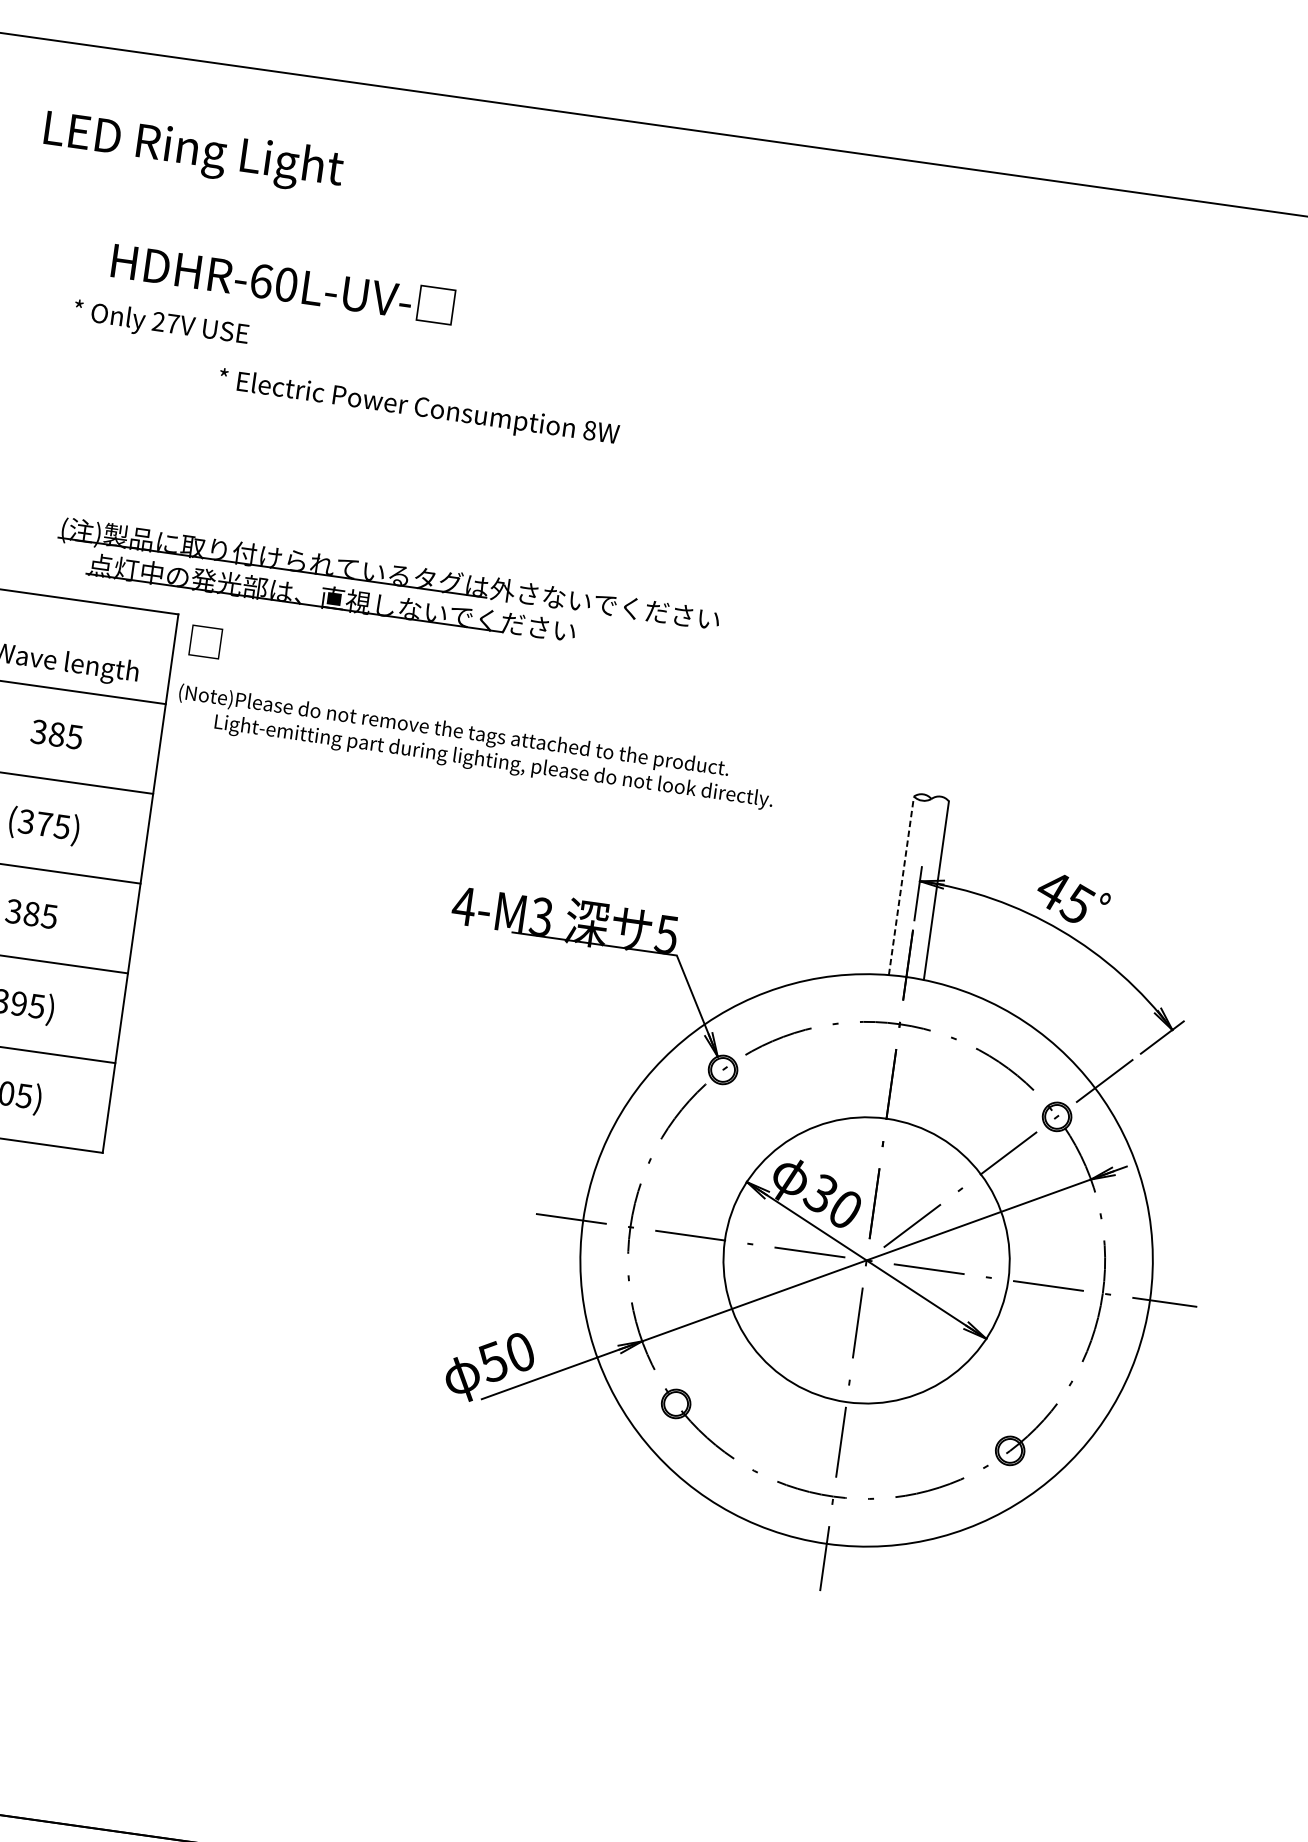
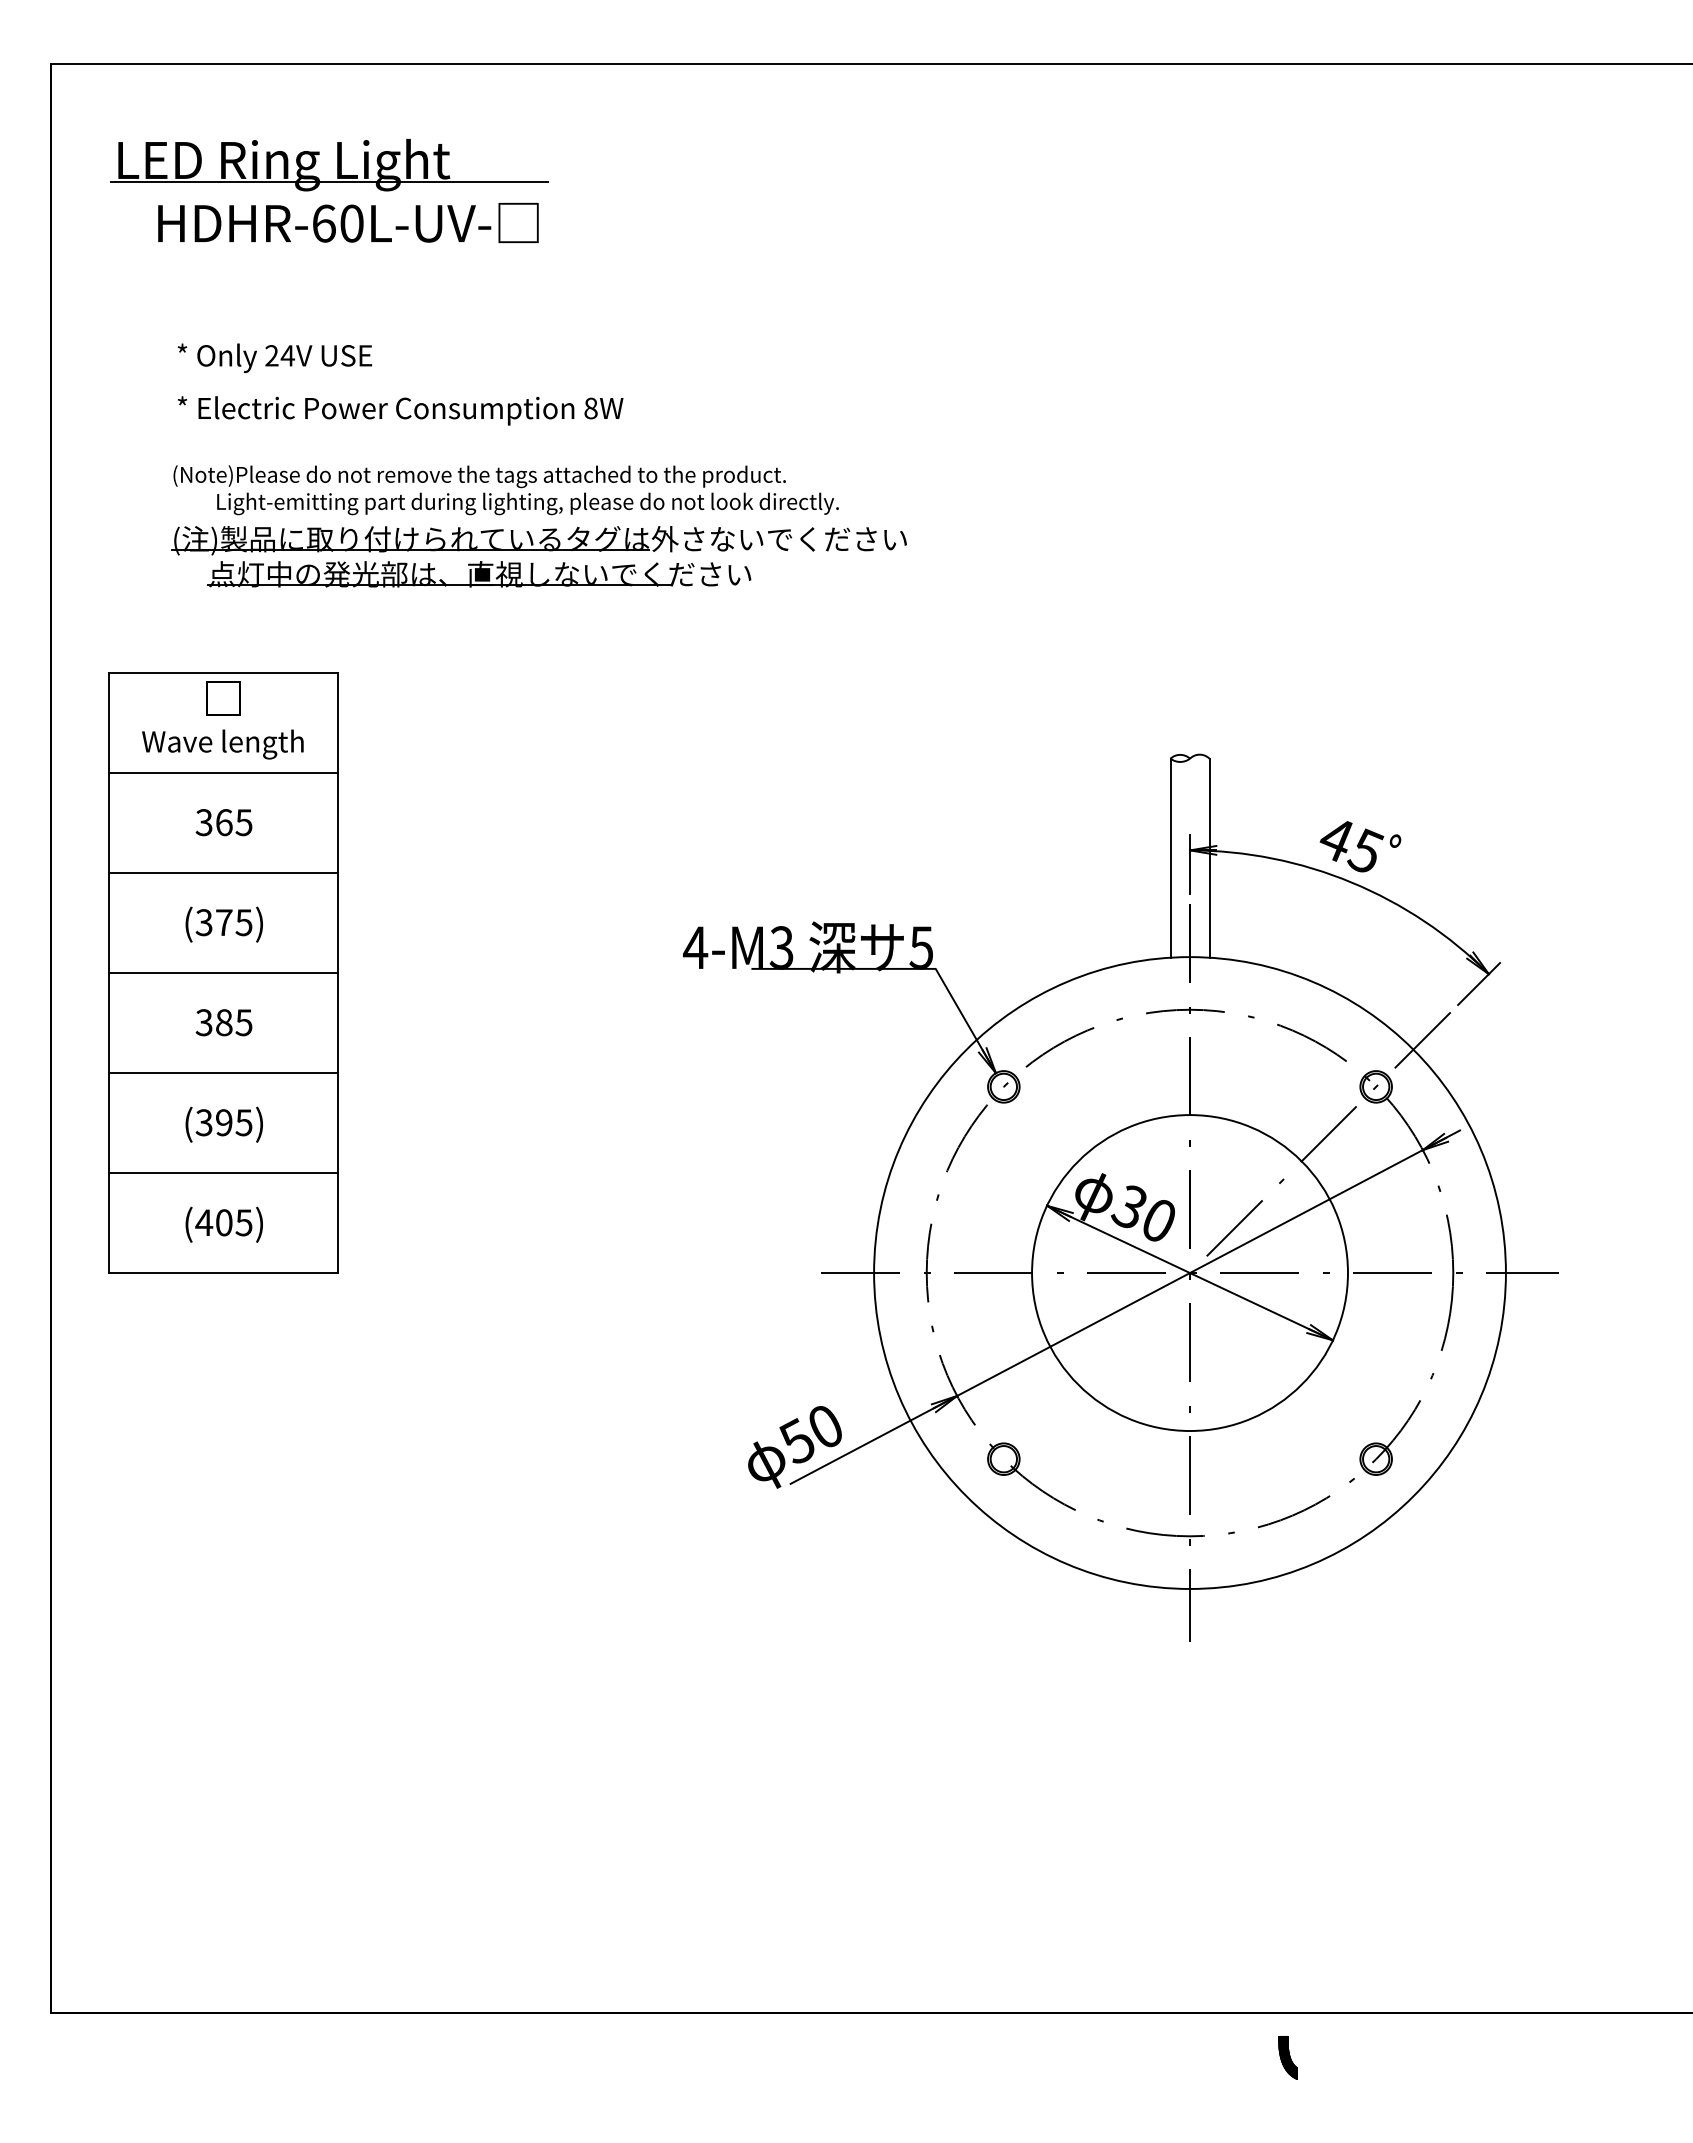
line: (231, 172) -> (328, 181), added
text: (283, 283) -> (348, 222), moved
text: (172, 323) -> (287, 355), 27V -> 24V
text: (418, 408) -> (400, 410), moved
part: (386, 589) -> (538, 556), moved
text: (205, 641) -> (223, 698), moved
text: (57, 734) -> (224, 822), 385 -> 365
text: (475, 747) -> (505, 490), moved
line: (901, 886) -> (1170, 858), dashed -> solid

